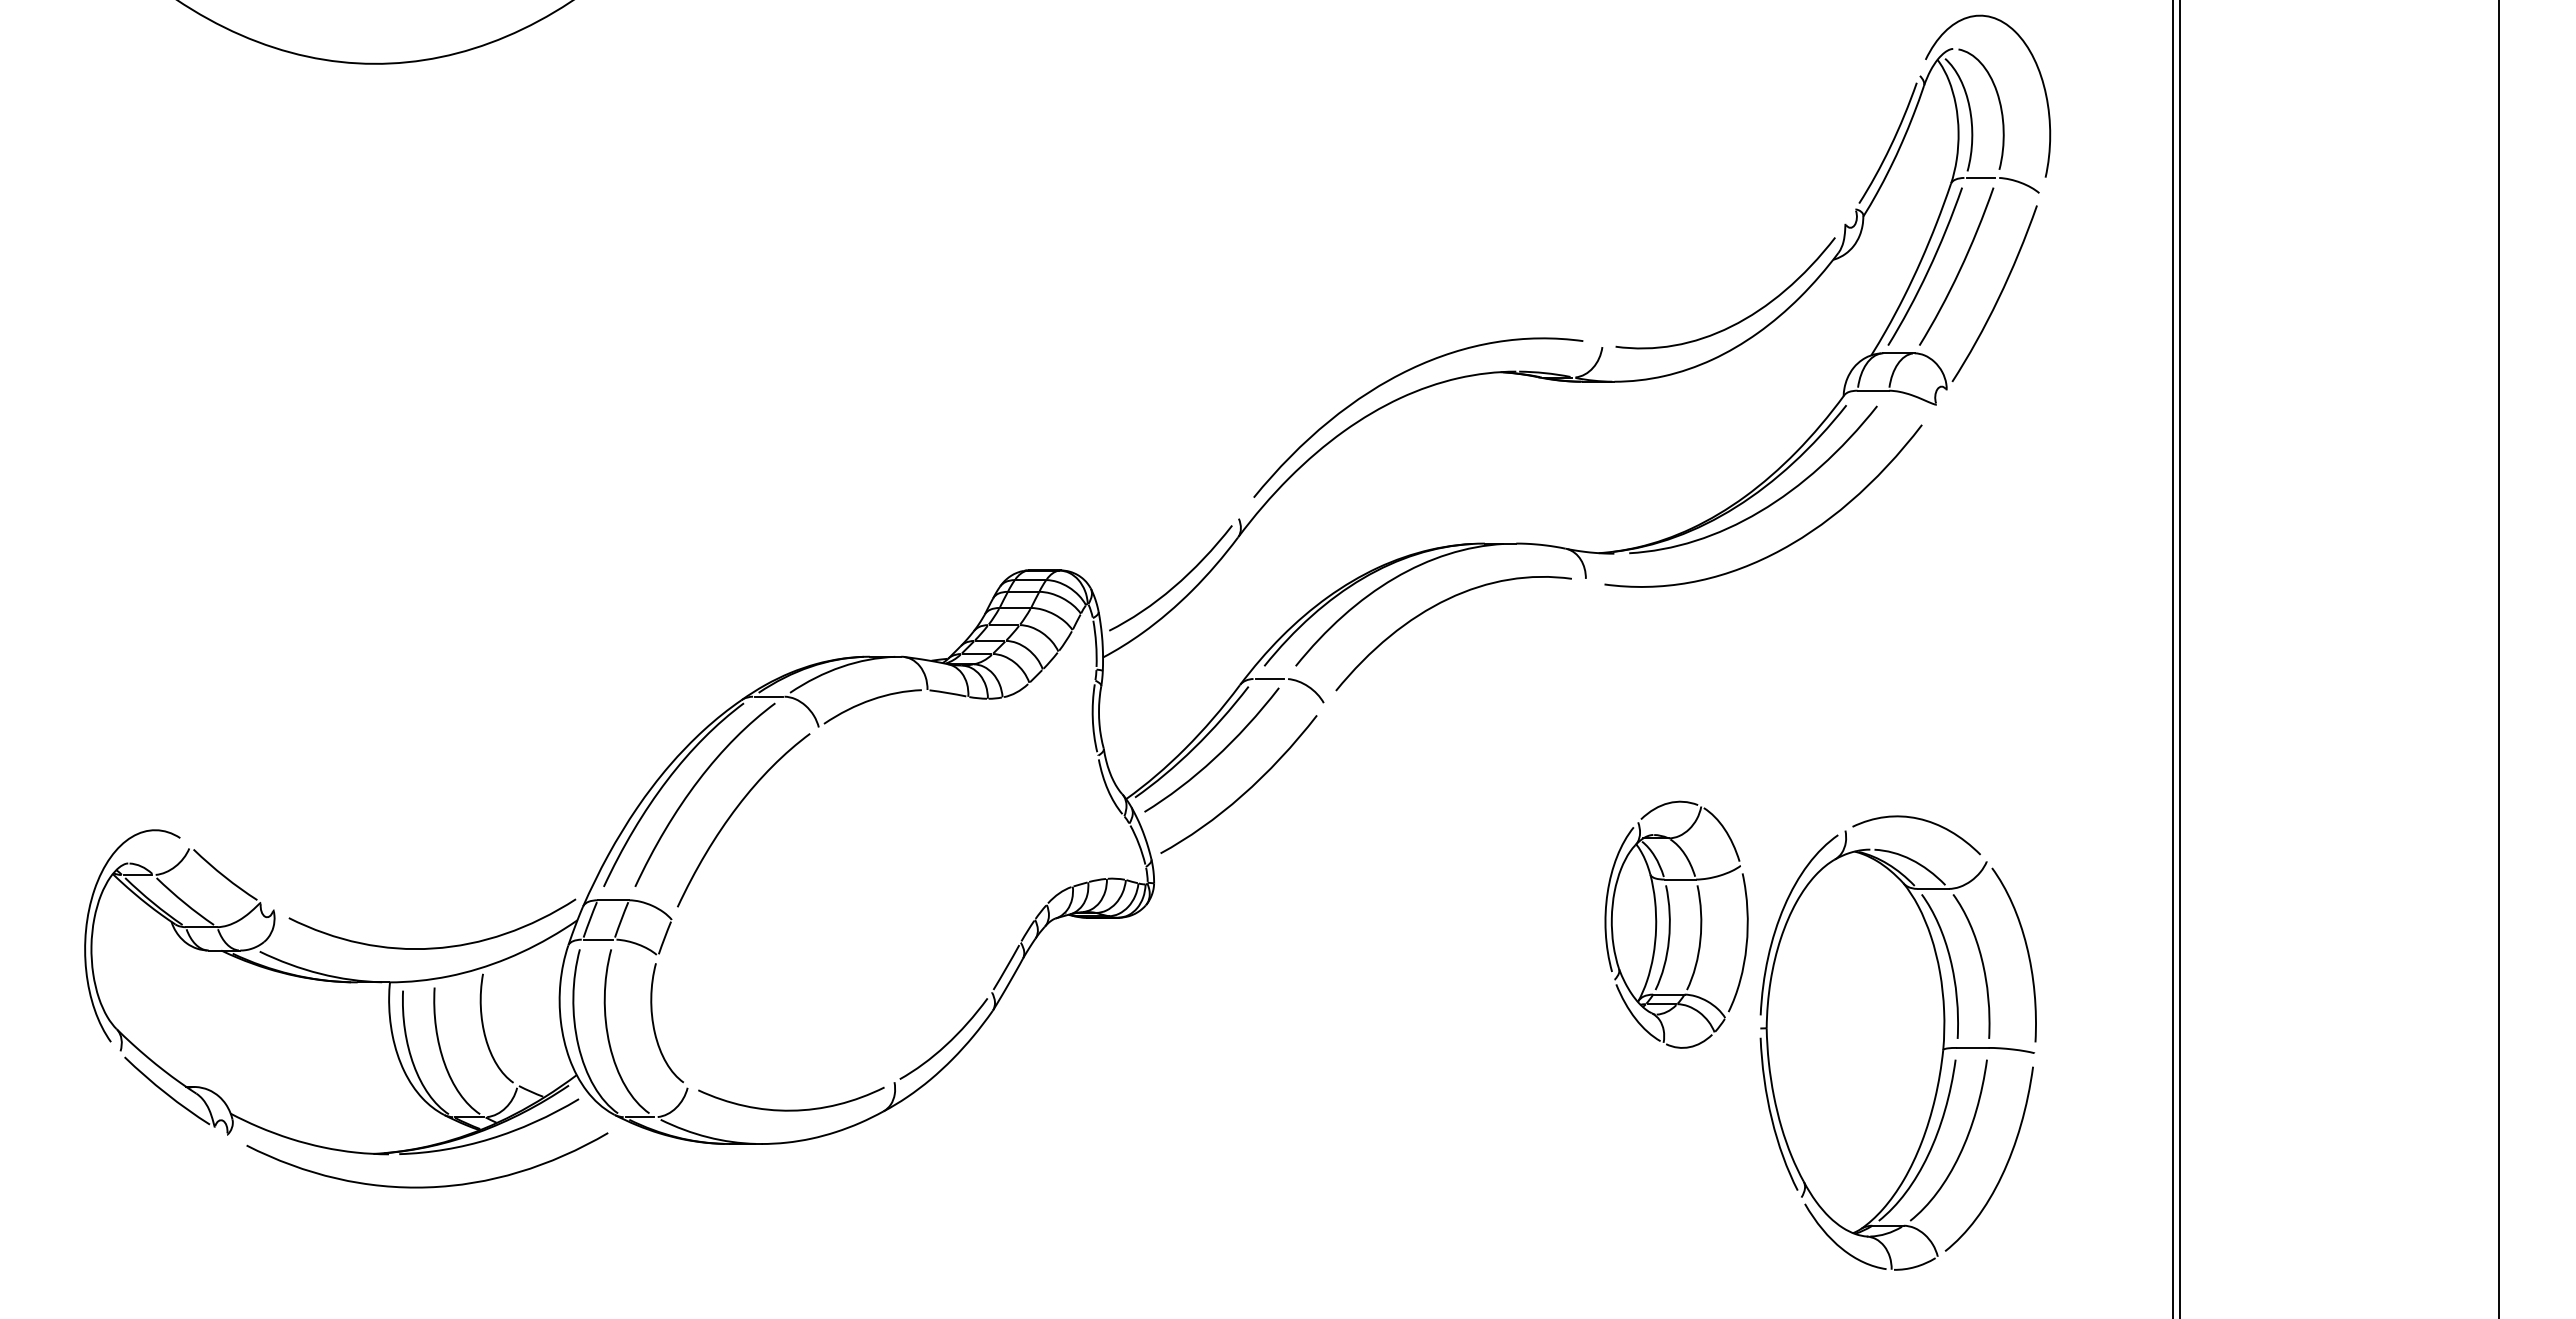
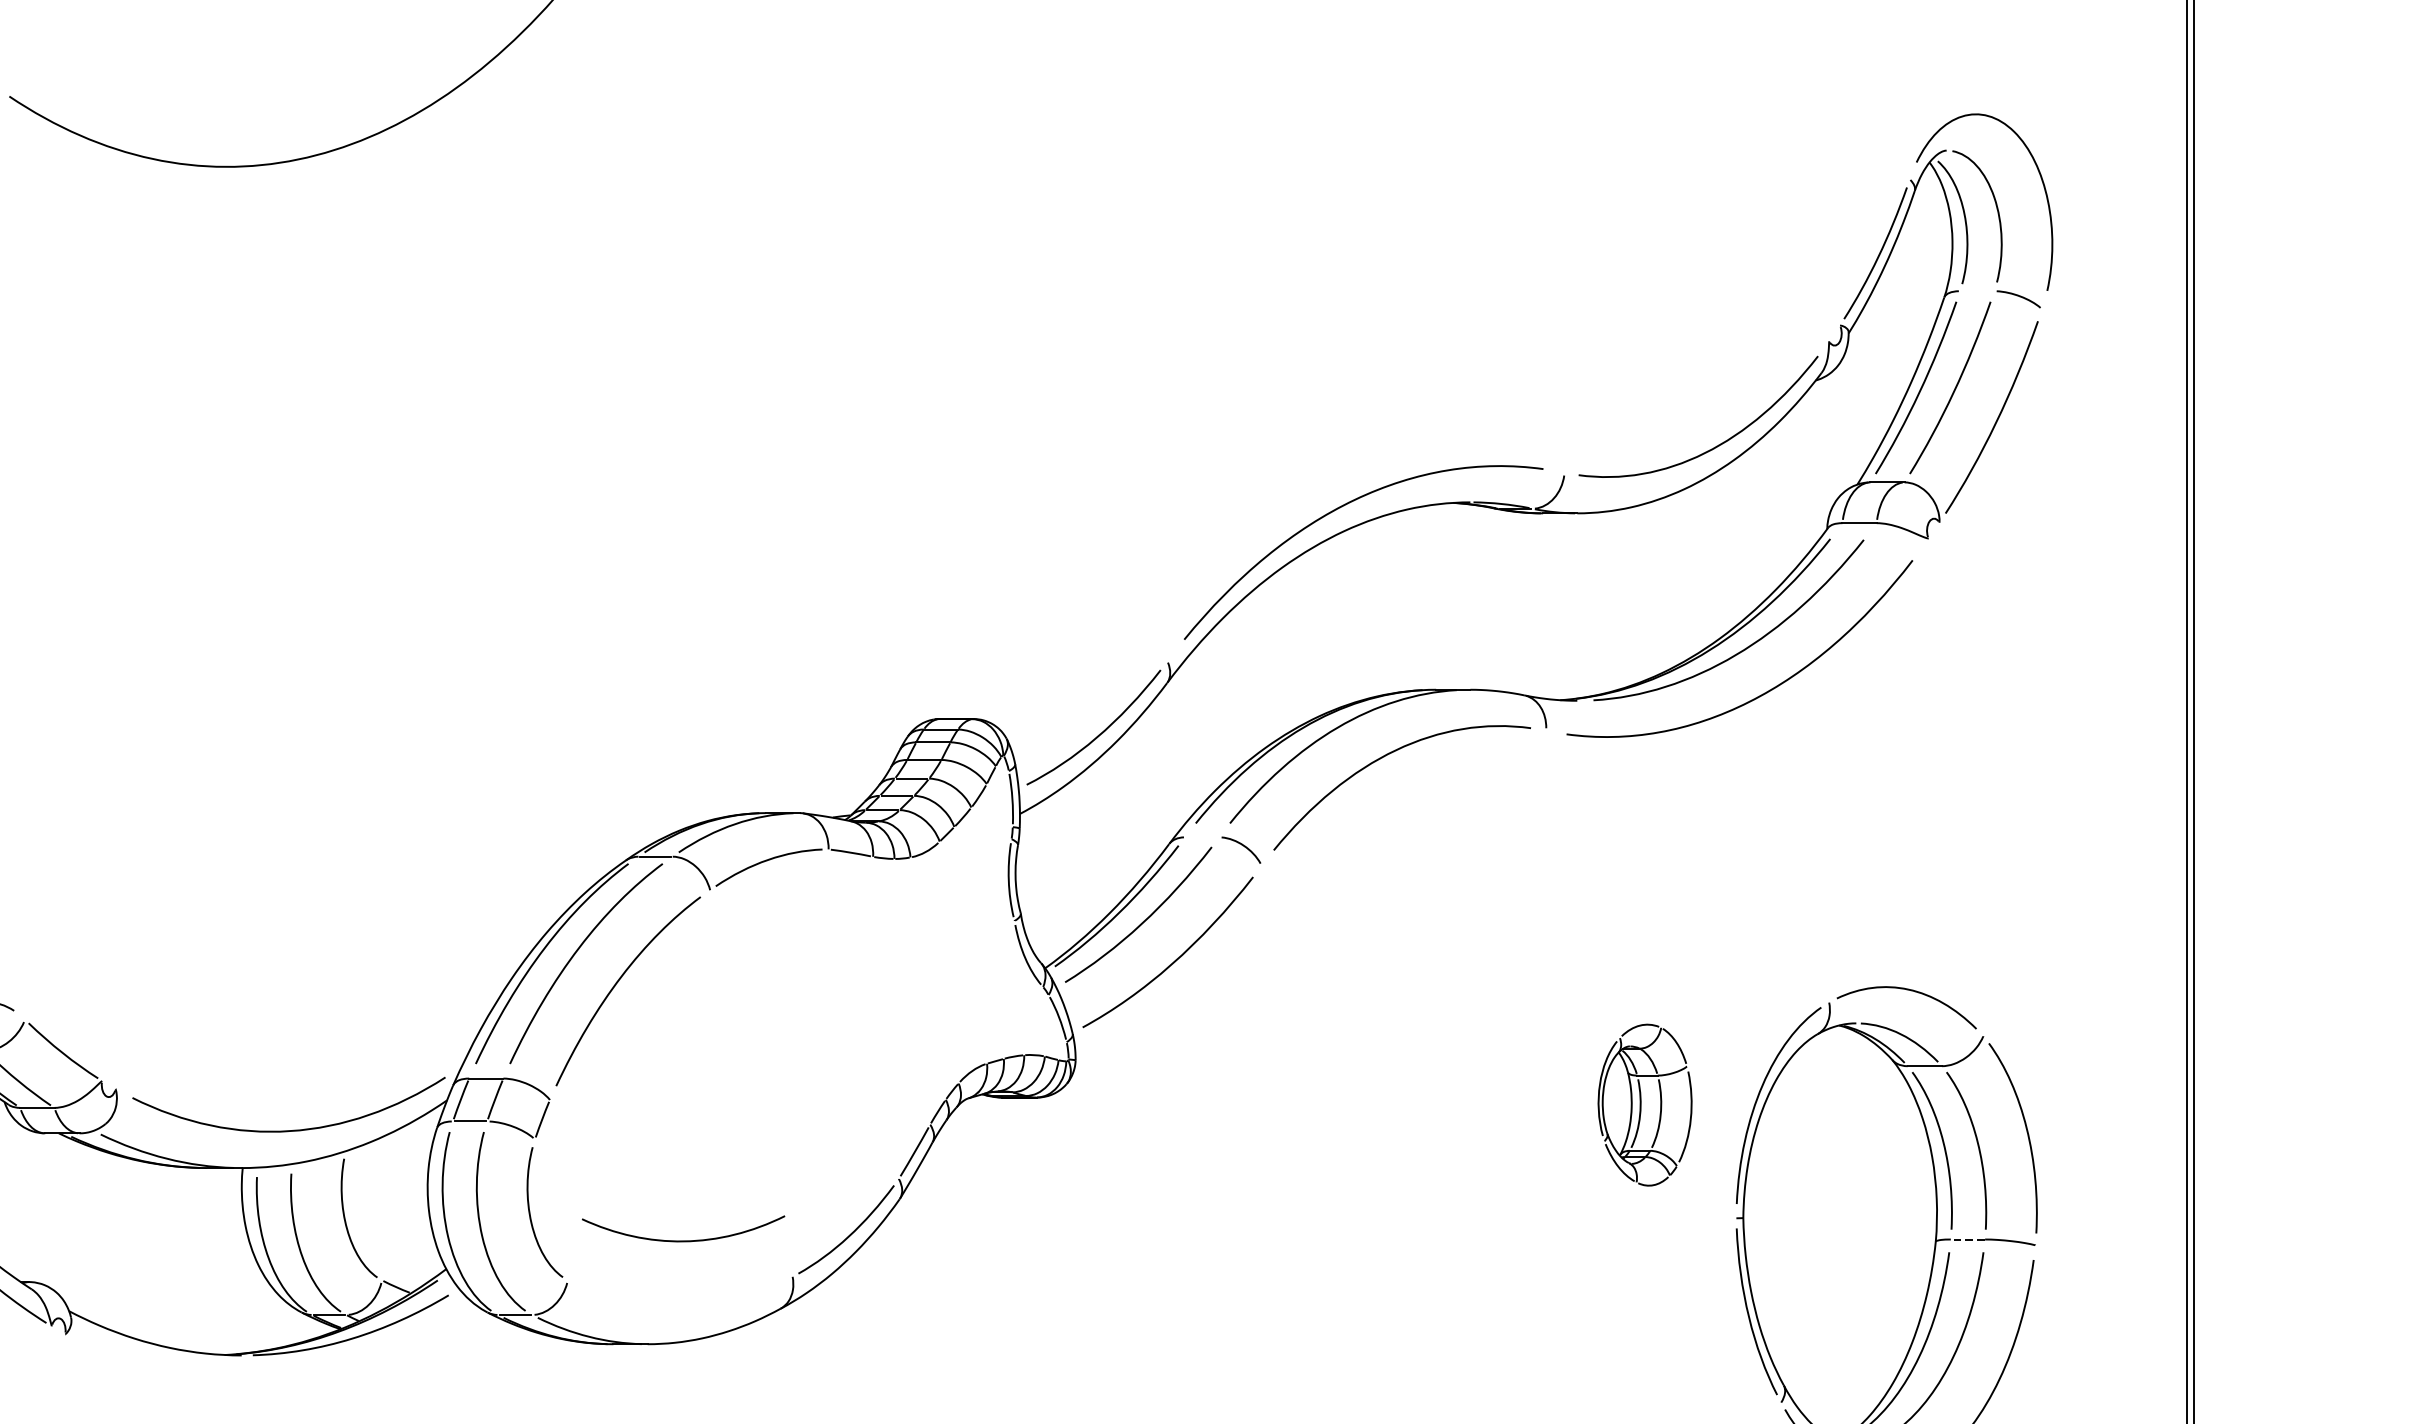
line: (1981, 177) -> (1977, 290), removed
line: (1270, 678) -> (1202, 836), removed
part: (1676, 924) -> (1645, 1104), size x0.6
line: (1972, 1047) -> (1967, 1239), solid -> dashed
curve: (791, 1109) -> (683, 1240), moved
curve: (427, 1186) -> (283, 1390), removed

